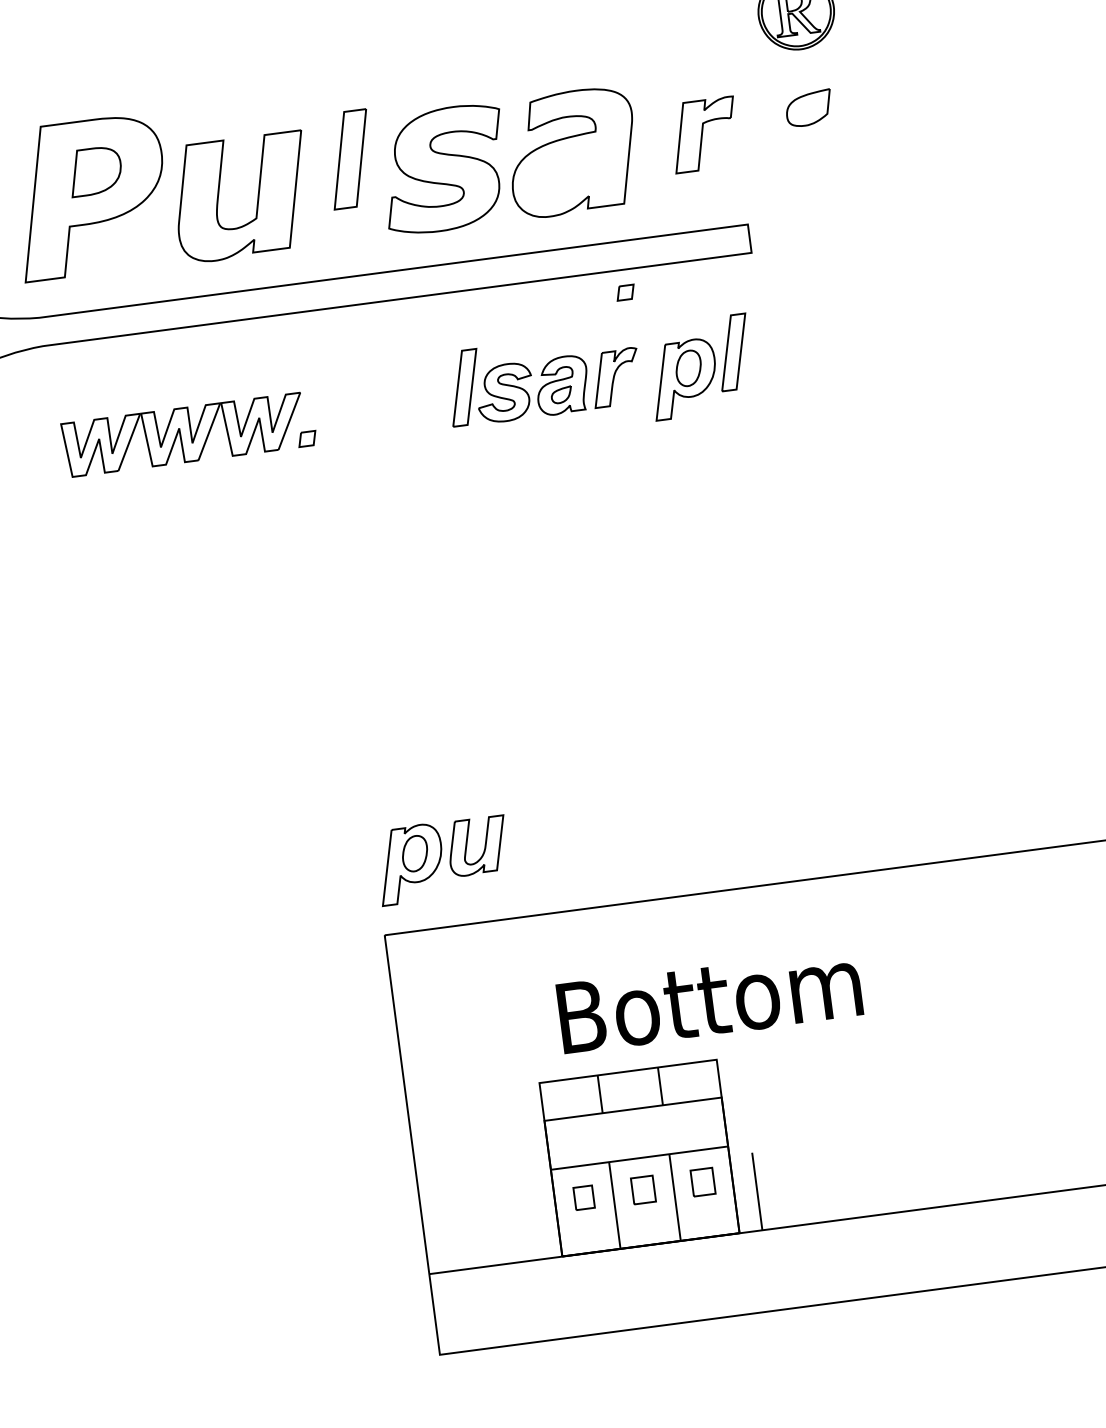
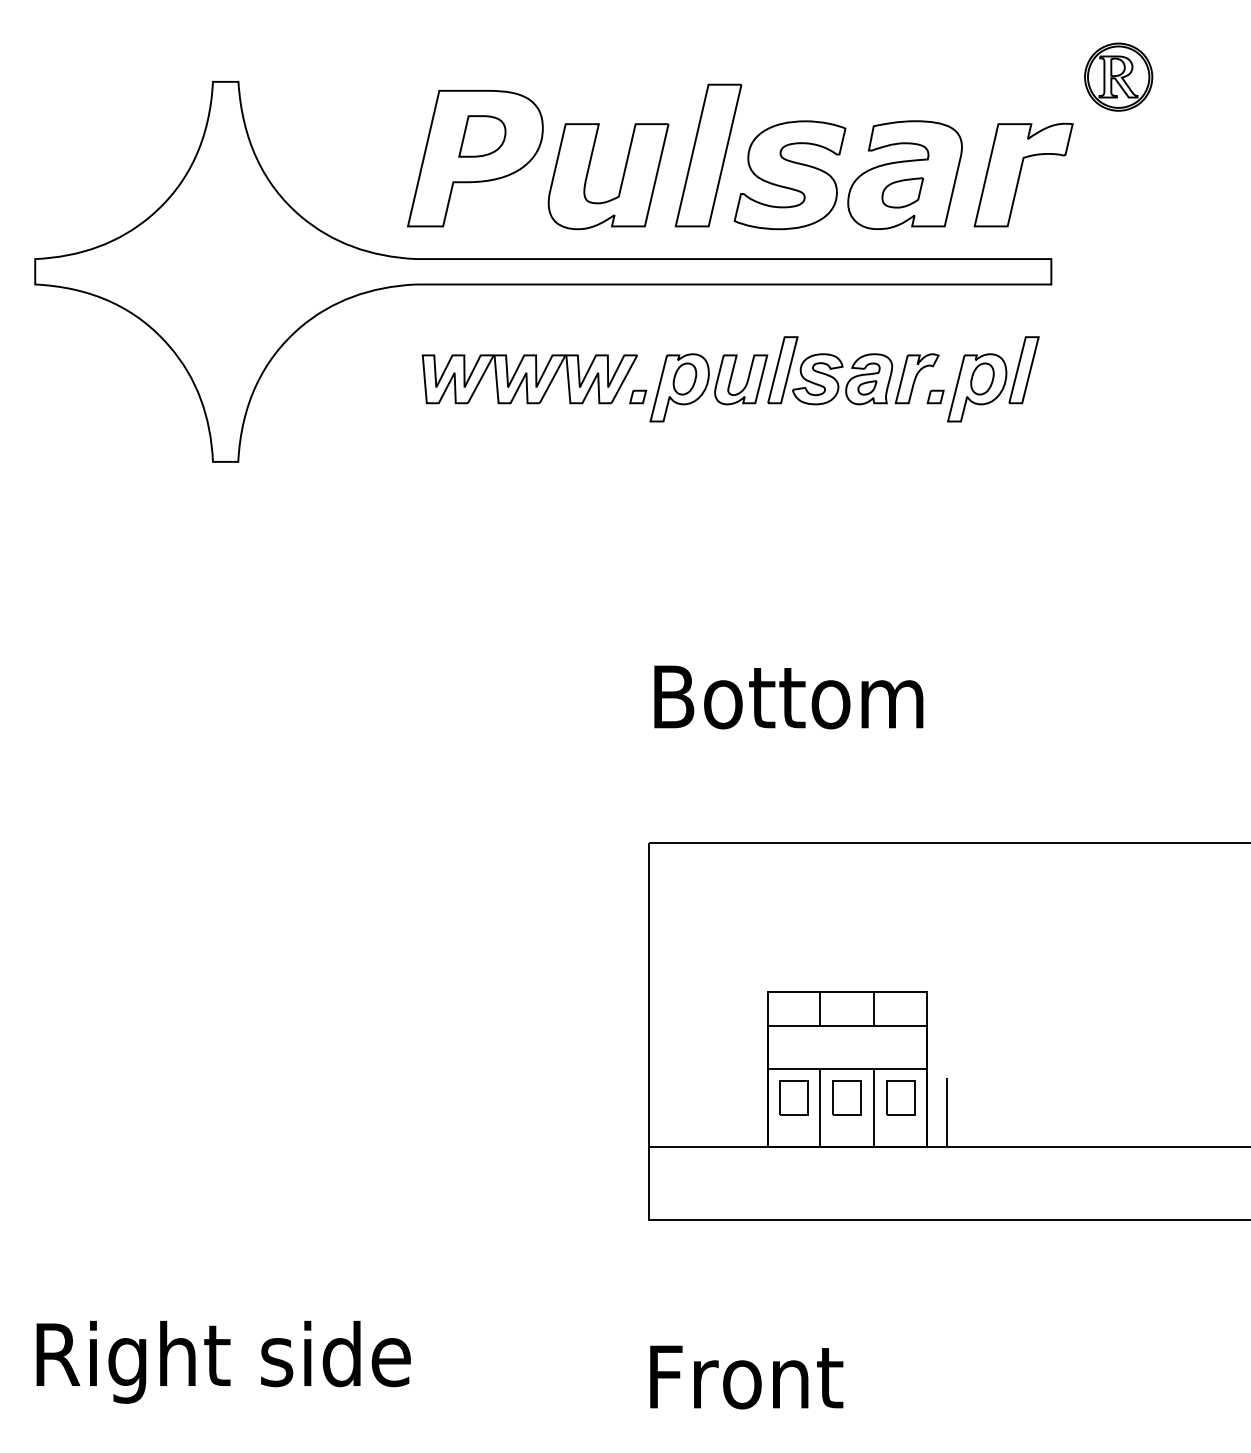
part: (808, 108) -> (902, 192), moved
part: (704, 134) -> (1023, 174), size x1.67
part: (350, 159) -> (708, 155), size x1.67
part: (625, 292) -> (935, 396), moved
part: (442, 859) -> (708, 387), moved
text: (709, 1000) -> (788, 697), moved
part: (702, 1181) -> (900, 1097), size x1.43
part: (642, 1189) -> (846, 1097), size x1.43
part: (583, 1197) -> (793, 1097), size x1.67

